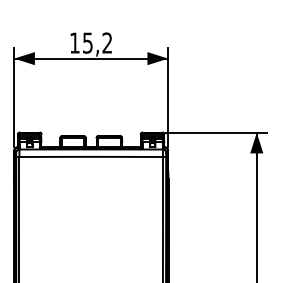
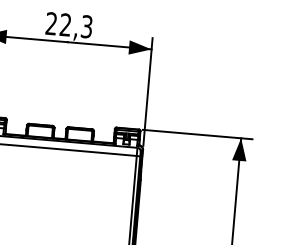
text: (91, 42) -> (69, 24), 15,2 -> 22,3

